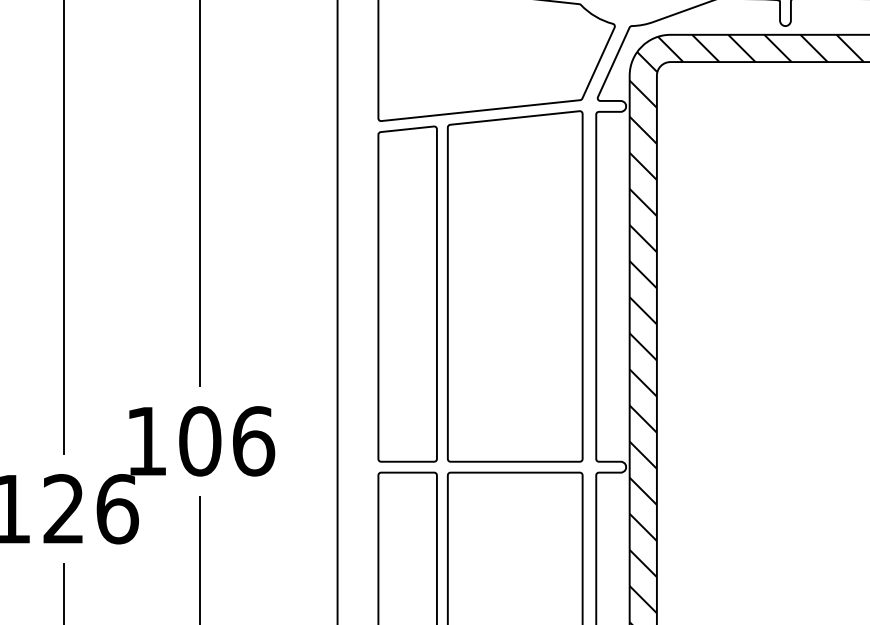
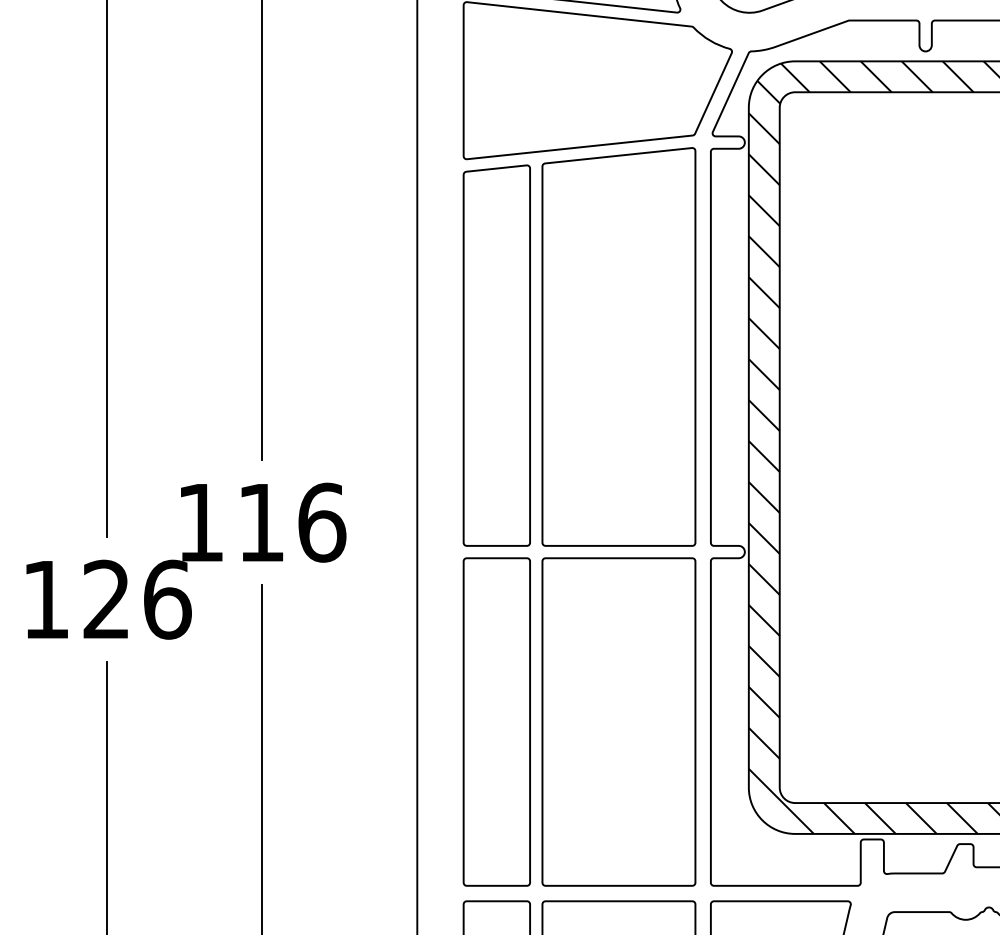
text: (200, 441) -> (261, 522), 106 -> 116

